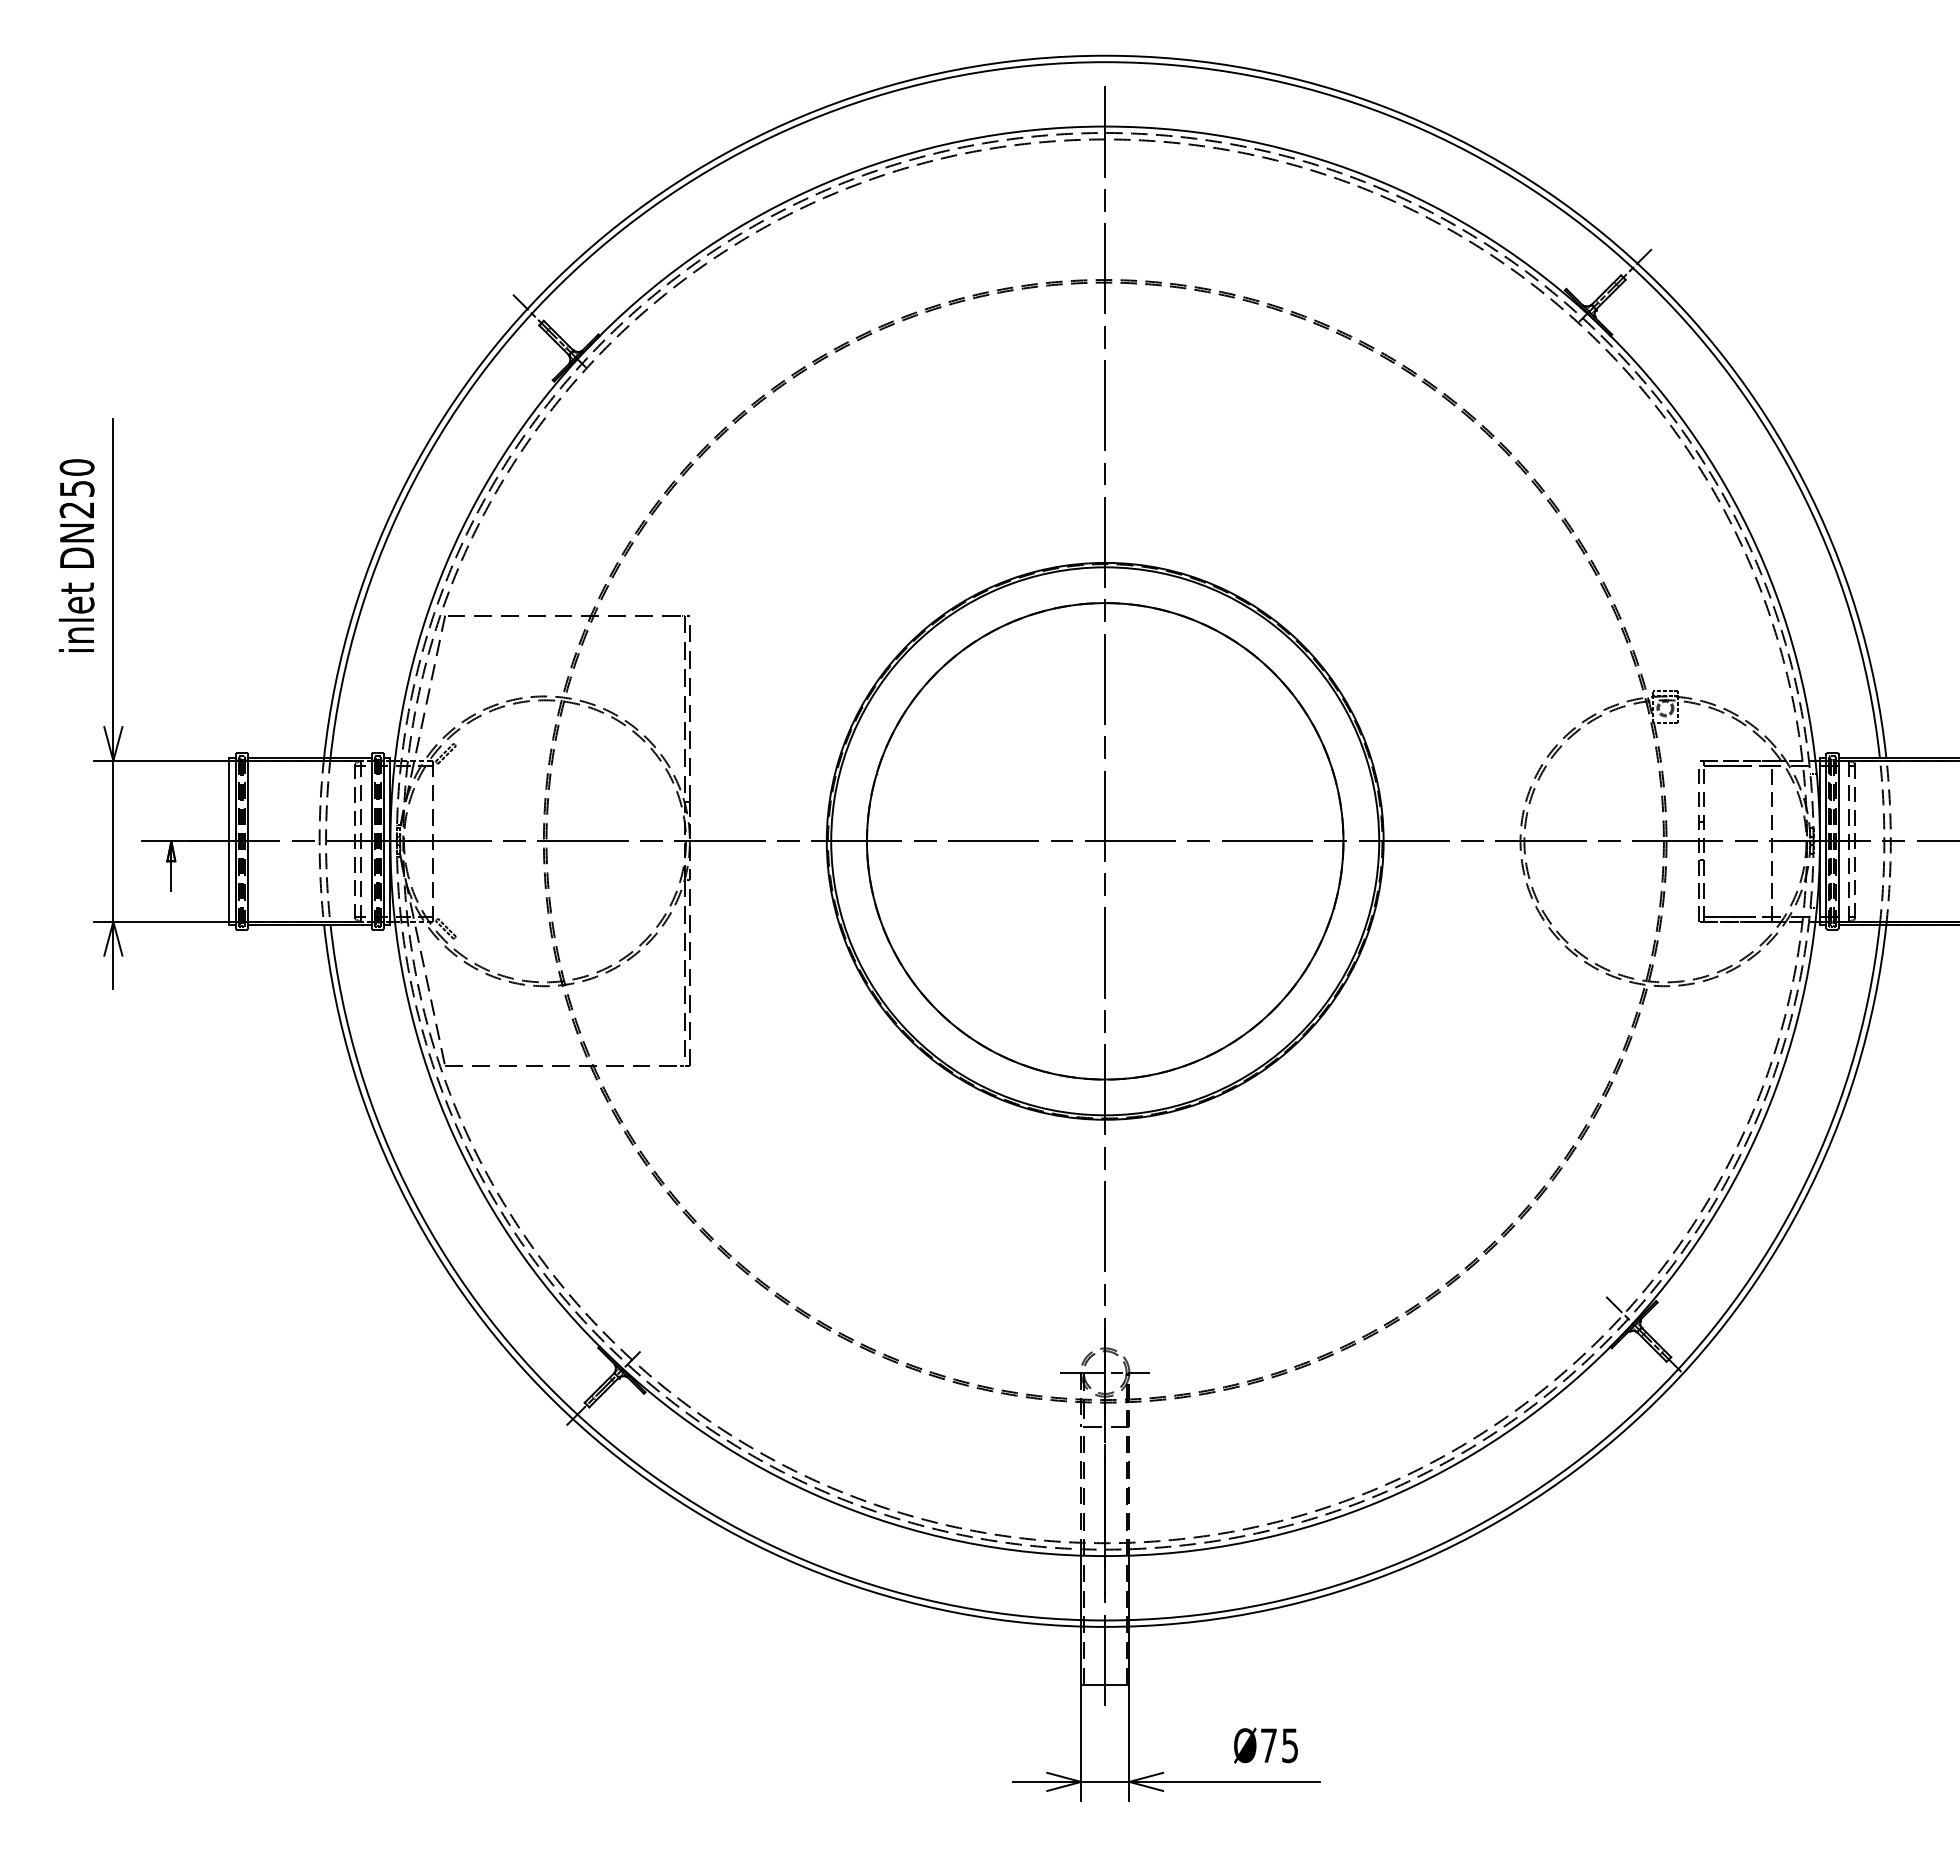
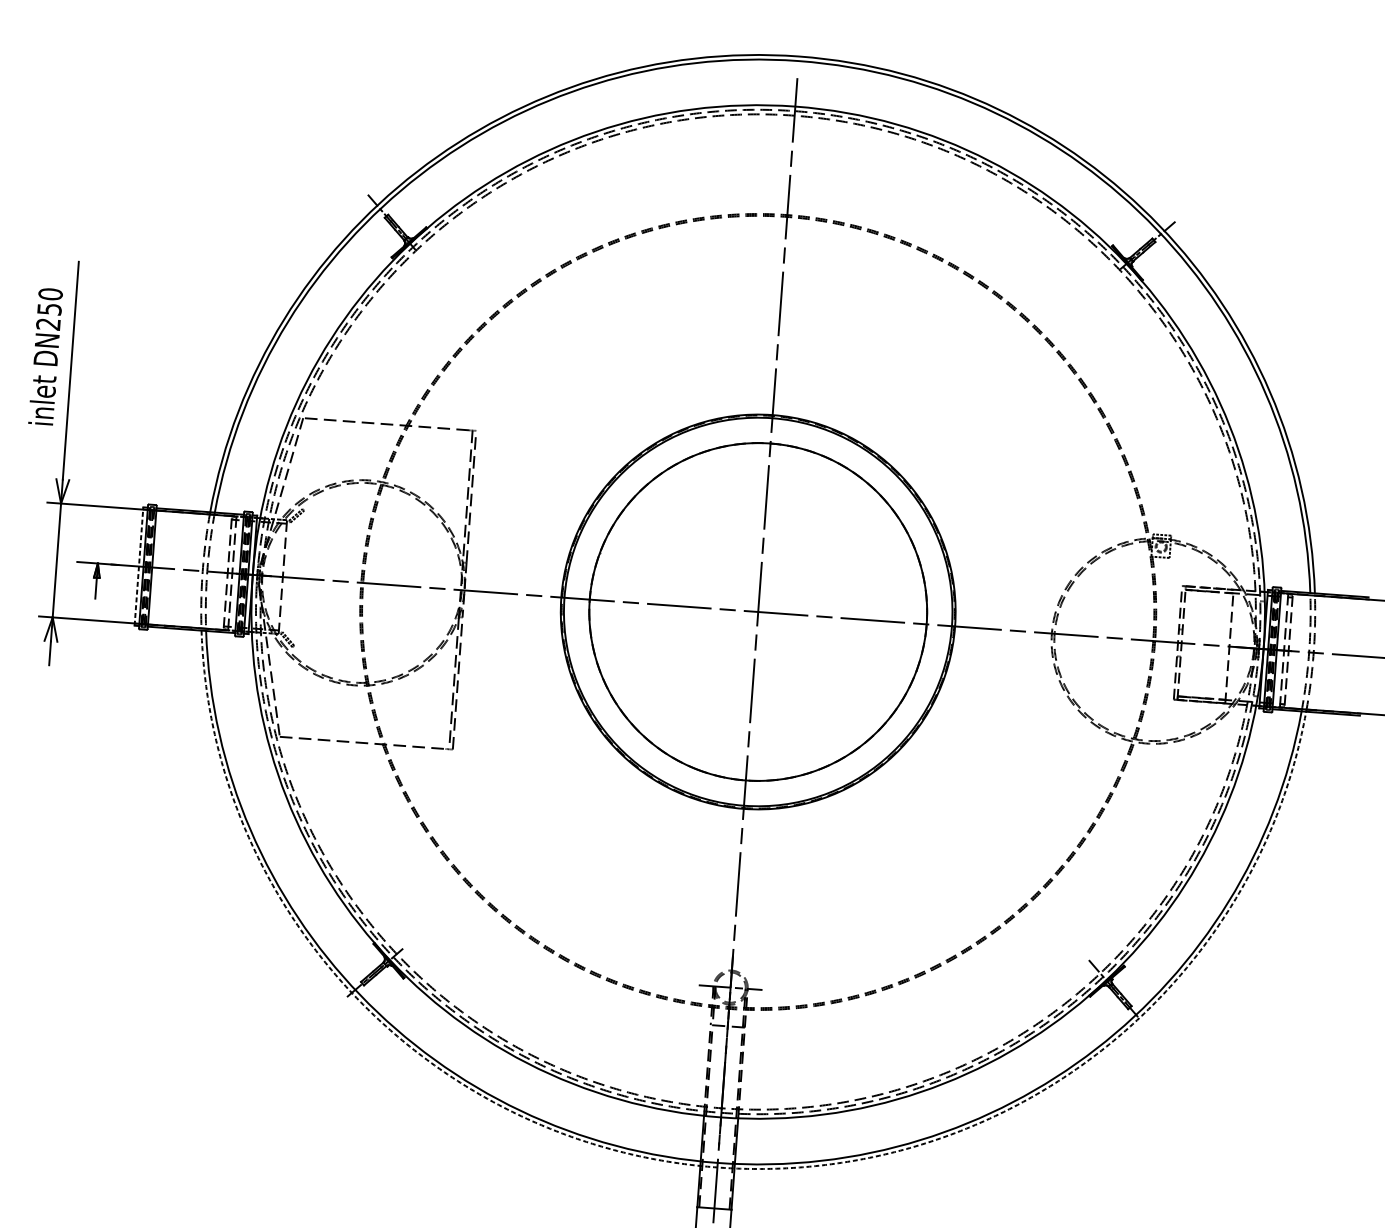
line: (229, 841) -> (139, 566), solid -> dashed
arc: (1105, 1626) -> (717, 1167), solid -> dashed

